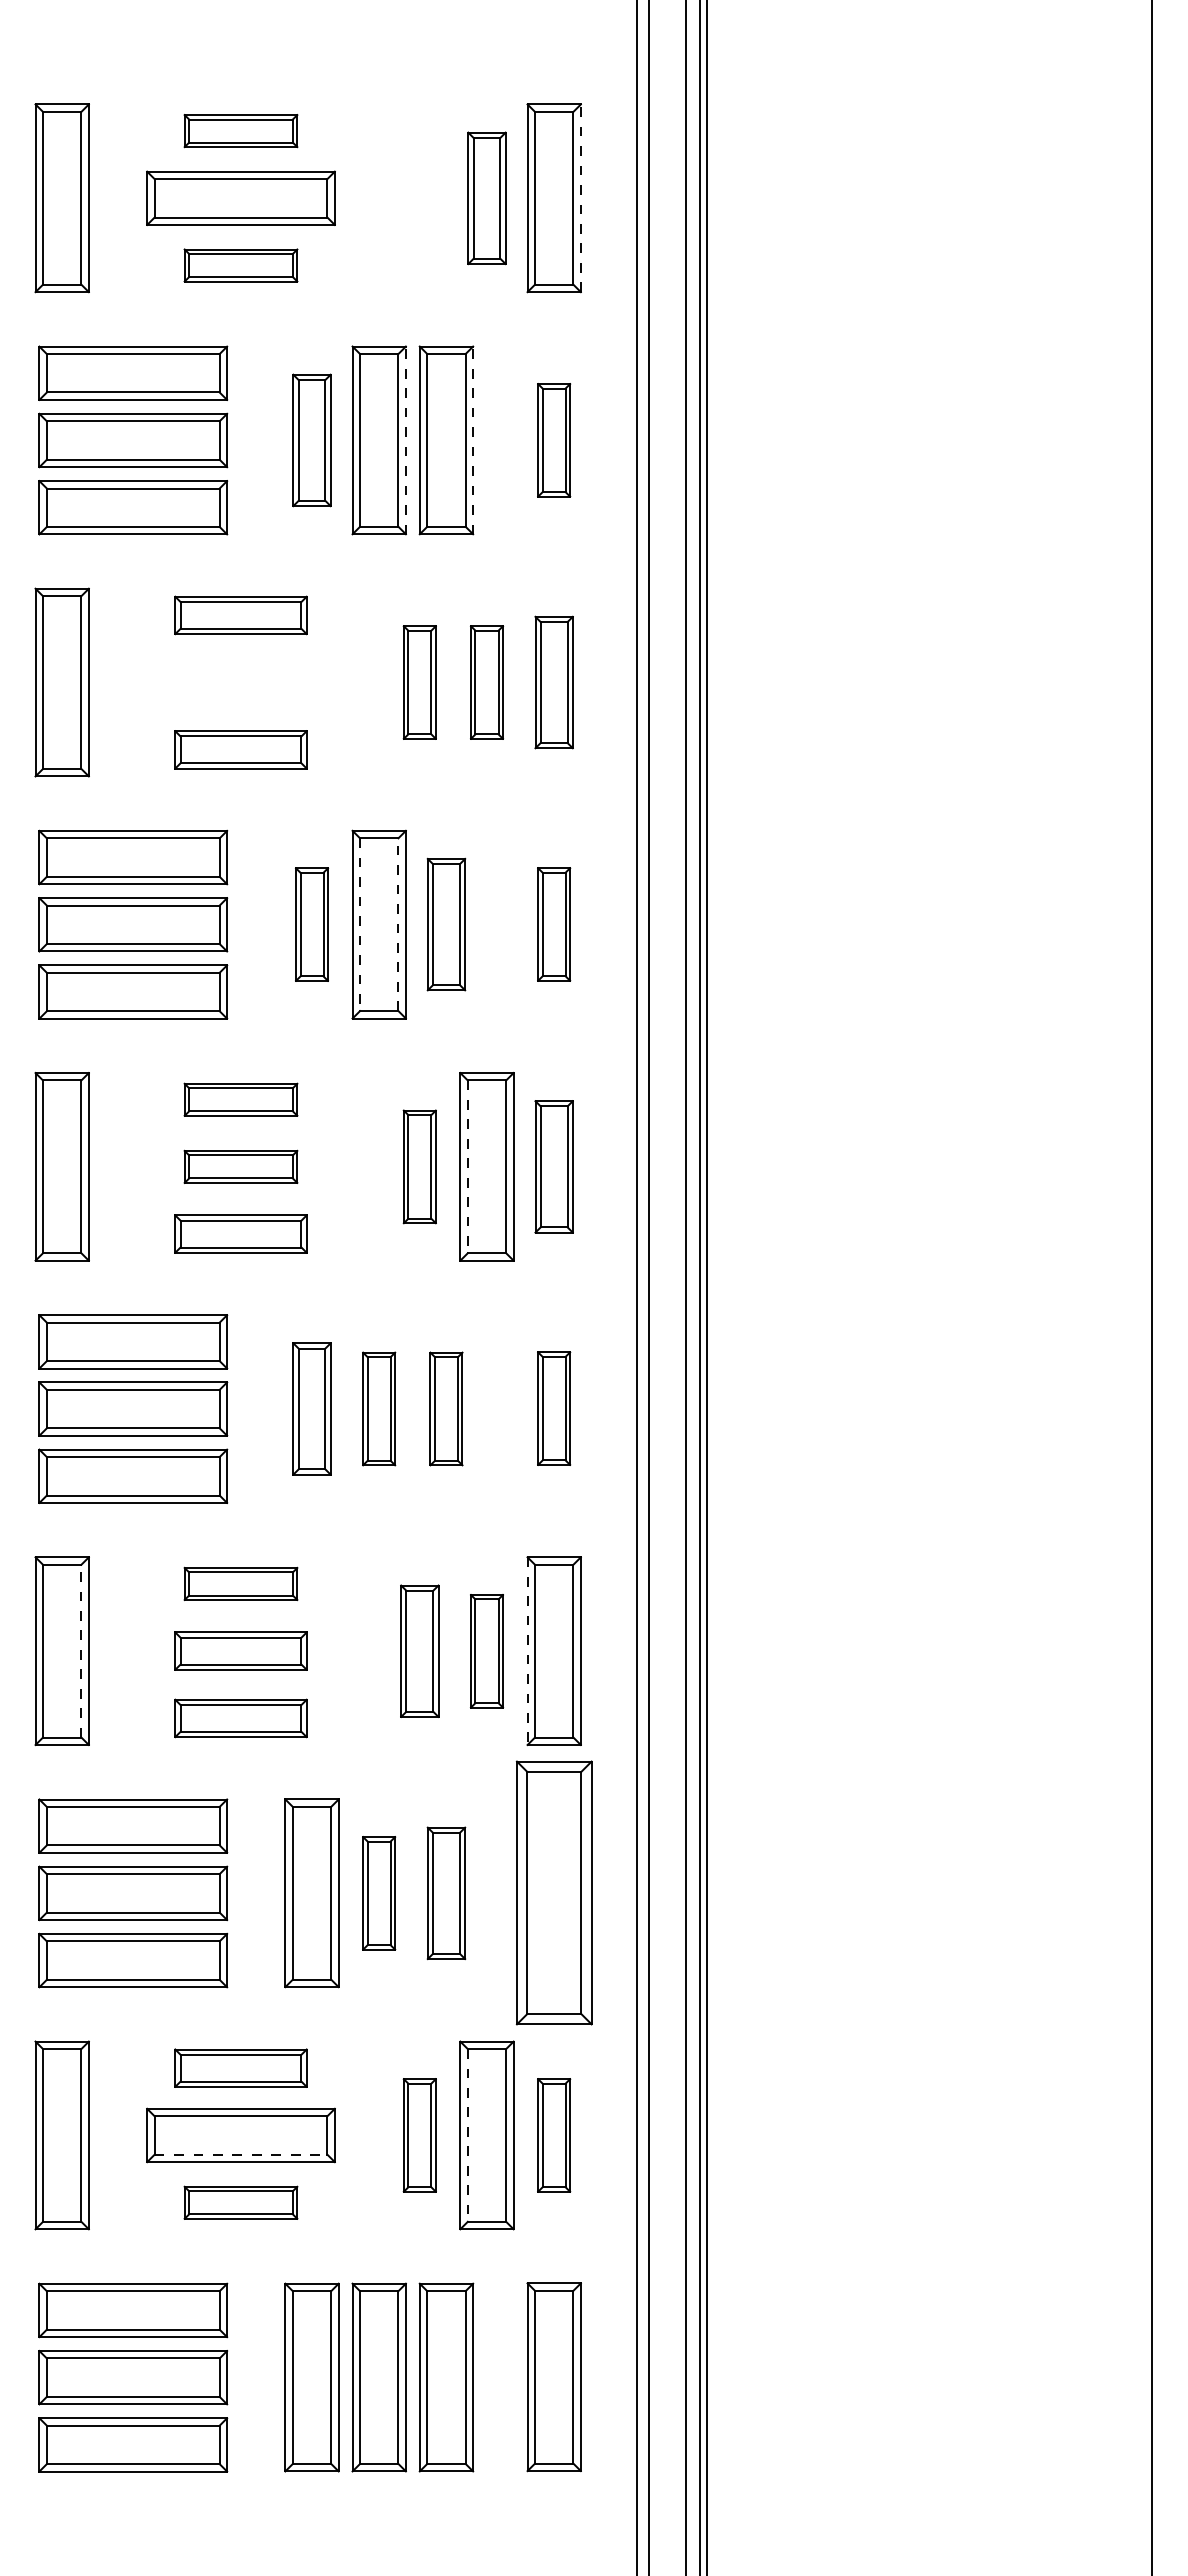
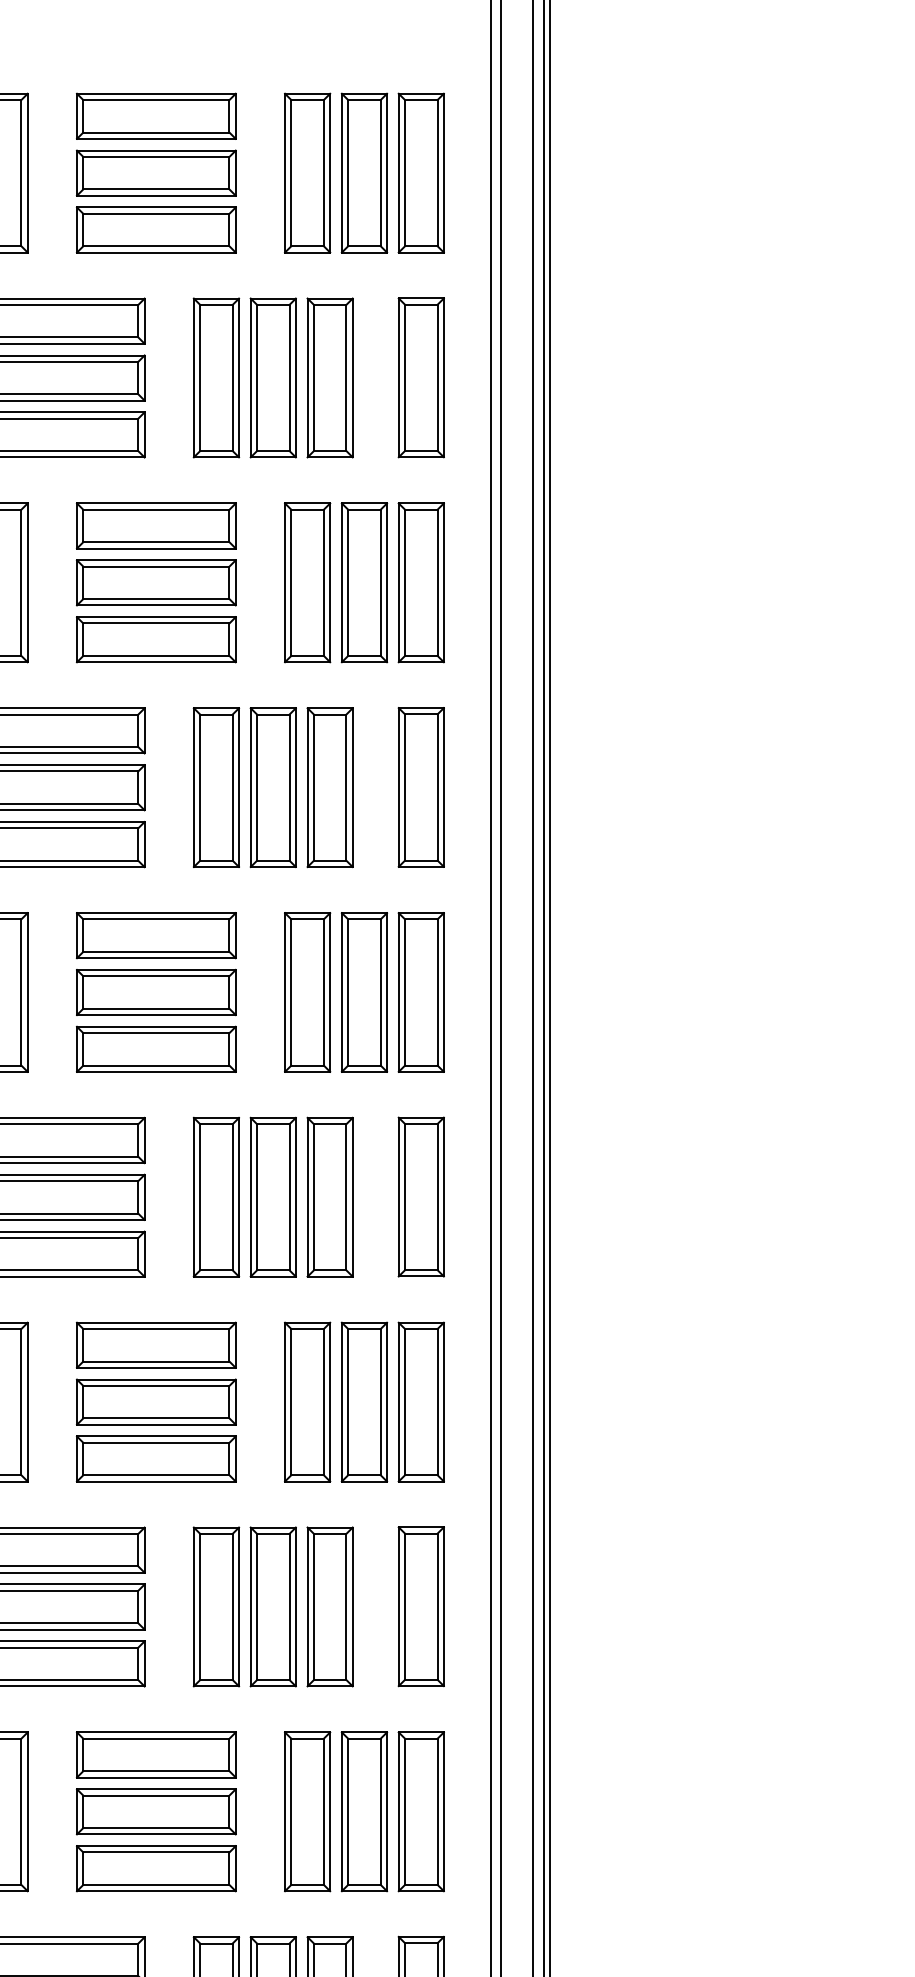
part: (240, 130) -> (155, 115), size x1.67
part: (419, 198) -> (307, 173), added
part: (486, 198) -> (364, 173), size x1.43
line: (580, 198) -> (443, 173), dashed -> solid
part: (240, 265) -> (155, 230), size x1.67
part: (311, 440) -> (216, 378), size x1.43
line: (405, 440) -> (295, 378), dashed -> solid
line: (473, 440) -> (353, 378), dashed -> solid
part: (553, 440) -> (420, 378), size x1.67
part: (240, 615) -> (155, 526), size x1.43
part: (240, 682) -> (155, 582), added
part: (419, 682) -> (307, 582), size x1.67
part: (486, 682) -> (364, 582), size x1.67
part: (553, 682) -> (420, 582), size x1.43
part: (240, 749) -> (155, 639), size x1.43
part: (311, 924) -> (216, 787), size x1.67
line: (398, 924) -> (289, 787), dashed -> solid
part: (446, 924) -> (330, 787), size x1.43
part: (553, 924) -> (420, 787), size x1.67
line: (360, 925) -> (257, 788), dashed -> solid
part: (240, 1099) -> (155, 935), size x1.67
part: (240, 1166) -> (155, 992), size x1.67
part: (419, 1166) -> (307, 992), size x1.67
part: (553, 1166) -> (420, 992), size x1.43
line: (467, 1167) -> (347, 993), dashed -> solid
part: (240, 1233) -> (155, 1048), size x1.43
part: (311, 1408) -> (216, 1196), size x1.43
part: (378, 1408) -> (272, 1196), size x1.67
part: (446, 1408) -> (330, 1196), size x1.67
part: (553, 1408) -> (420, 1196), size x1.67
part: (240, 1583) -> (155, 1344), size x1.67
line: (81, 1650) -> (21, 1401), dashed -> solid
part: (240, 1650) -> (155, 1401), size x1.43
part: (419, 1651) -> (307, 1402), size x1.43
part: (486, 1651) -> (364, 1402), size x1.67
line: (527, 1651) -> (398, 1402), dashed -> solid
part: (240, 1718) -> (155, 1459), size x1.43
part: (553, 1892) -> (420, 1606), size x0.71
part: (378, 1893) -> (272, 1607), size x1.67
part: (446, 1893) -> (330, 1607), size x1.43
part: (240, 2067) -> (155, 1754), size x1.43
part: (419, 2135) -> (307, 1811), size x1.67
line: (467, 2135) -> (347, 1811), dashed -> solid
part: (553, 2135) -> (420, 1811), size x1.67
line: (241, 2154) -> (156, 1827), dashed -> solid
part: (240, 2202) -> (155, 1868), size x1.67

